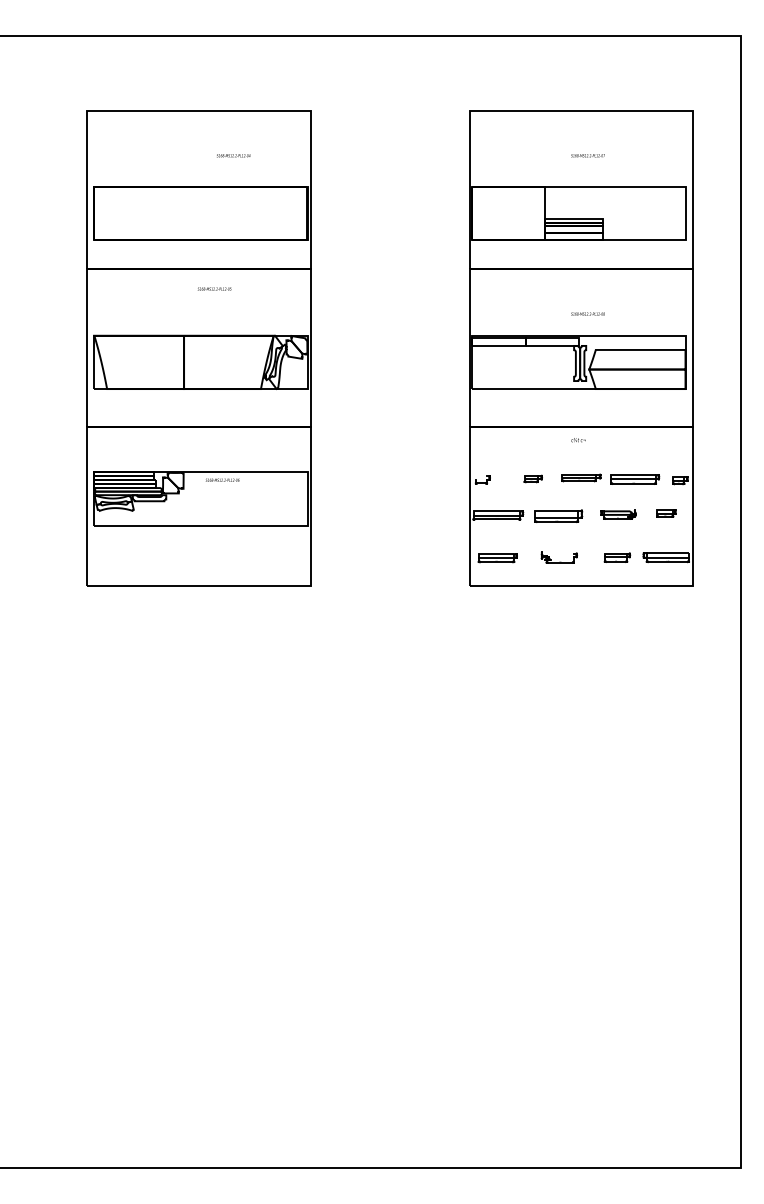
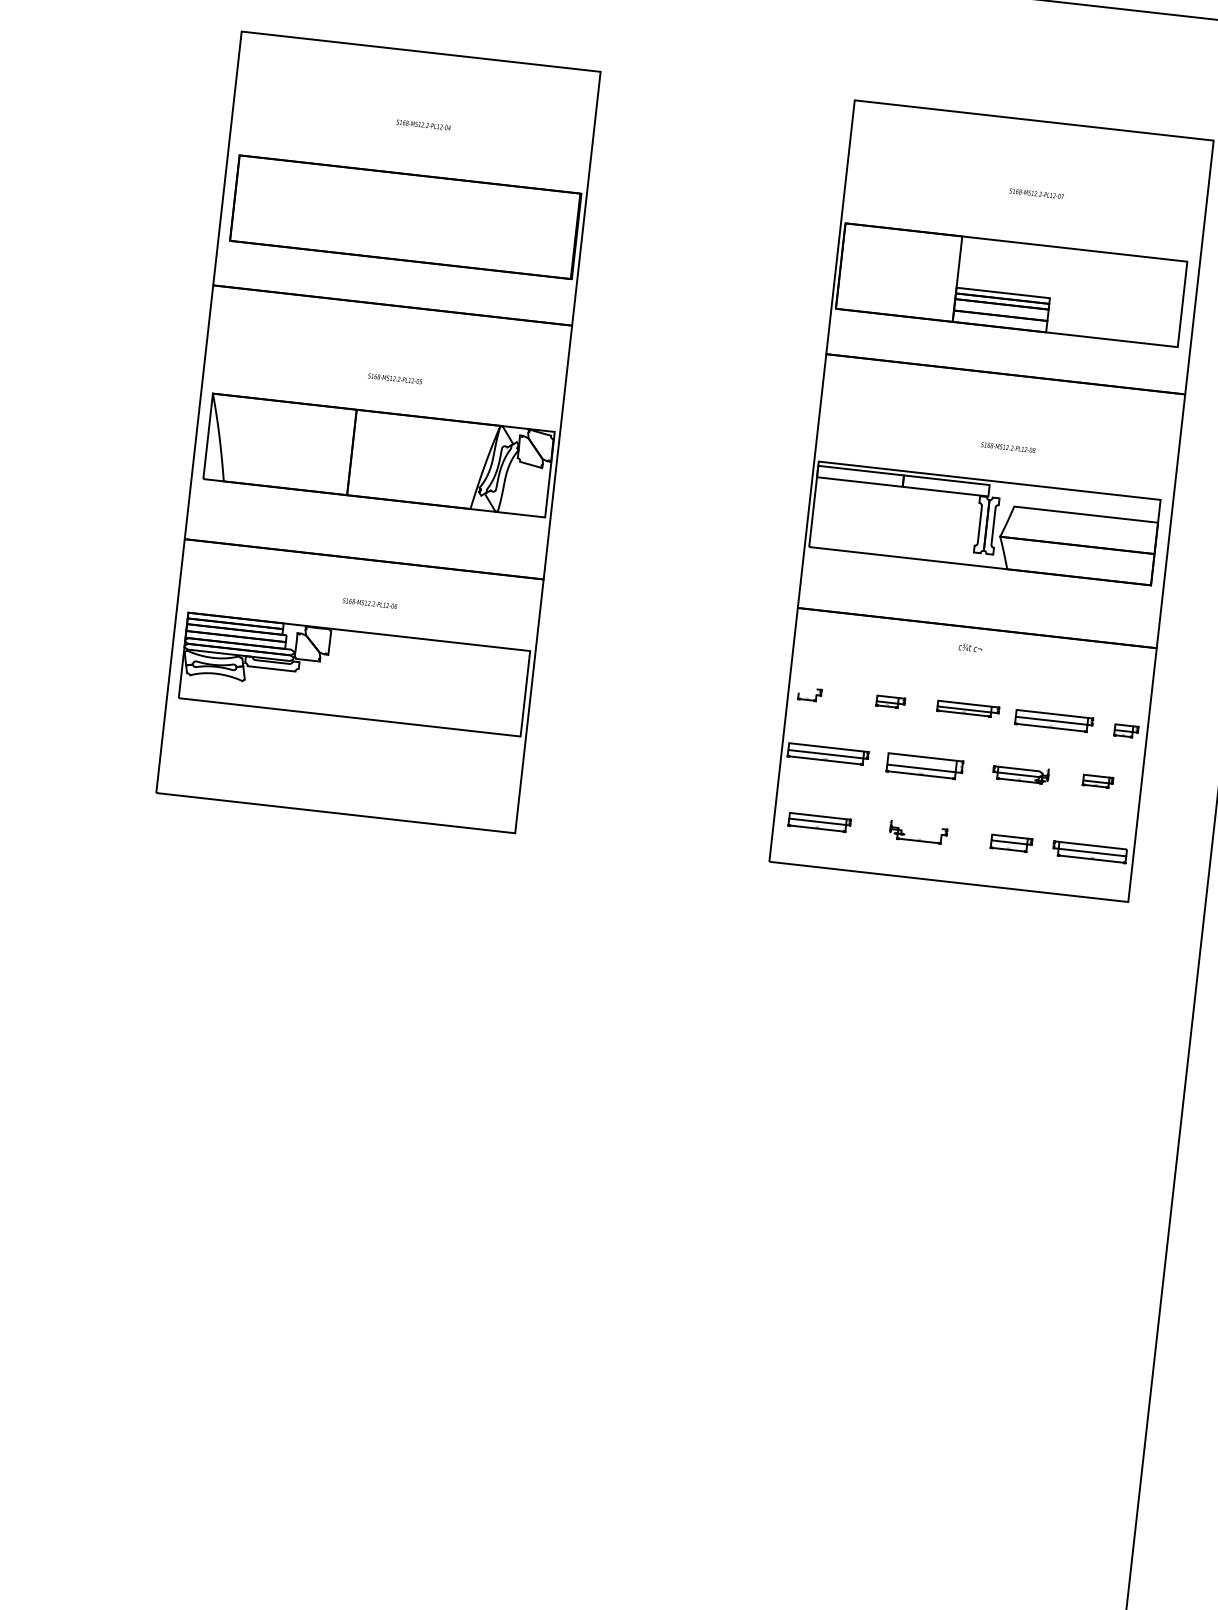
text: (233, 155) -> (423, 124), moved
text: (214, 288) -> (395, 377), moved
text: (222, 479) -> (369, 602), moved

